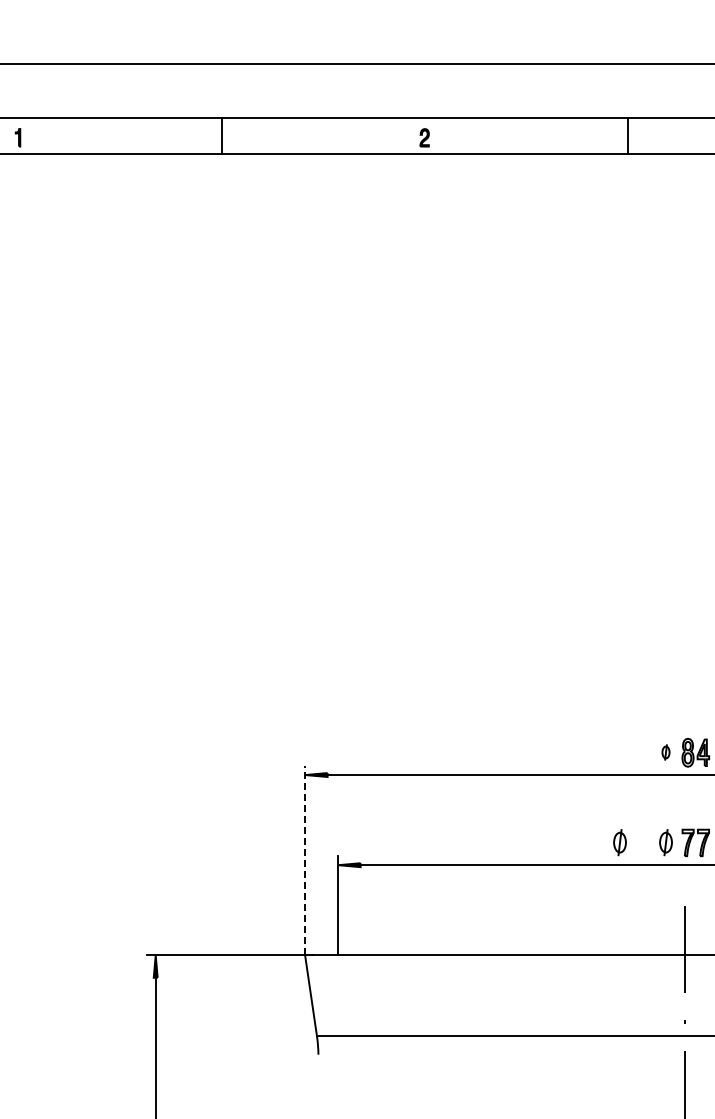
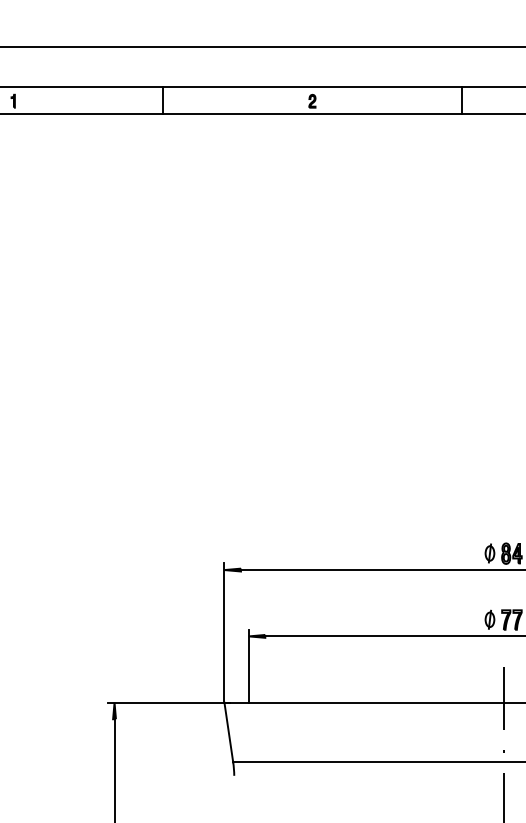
part: (665, 752) -> (489, 553), size x1.67
part: (619, 842) -> (455, 619), removed
line: (305, 860) -> (224, 632), dashed -> solid

